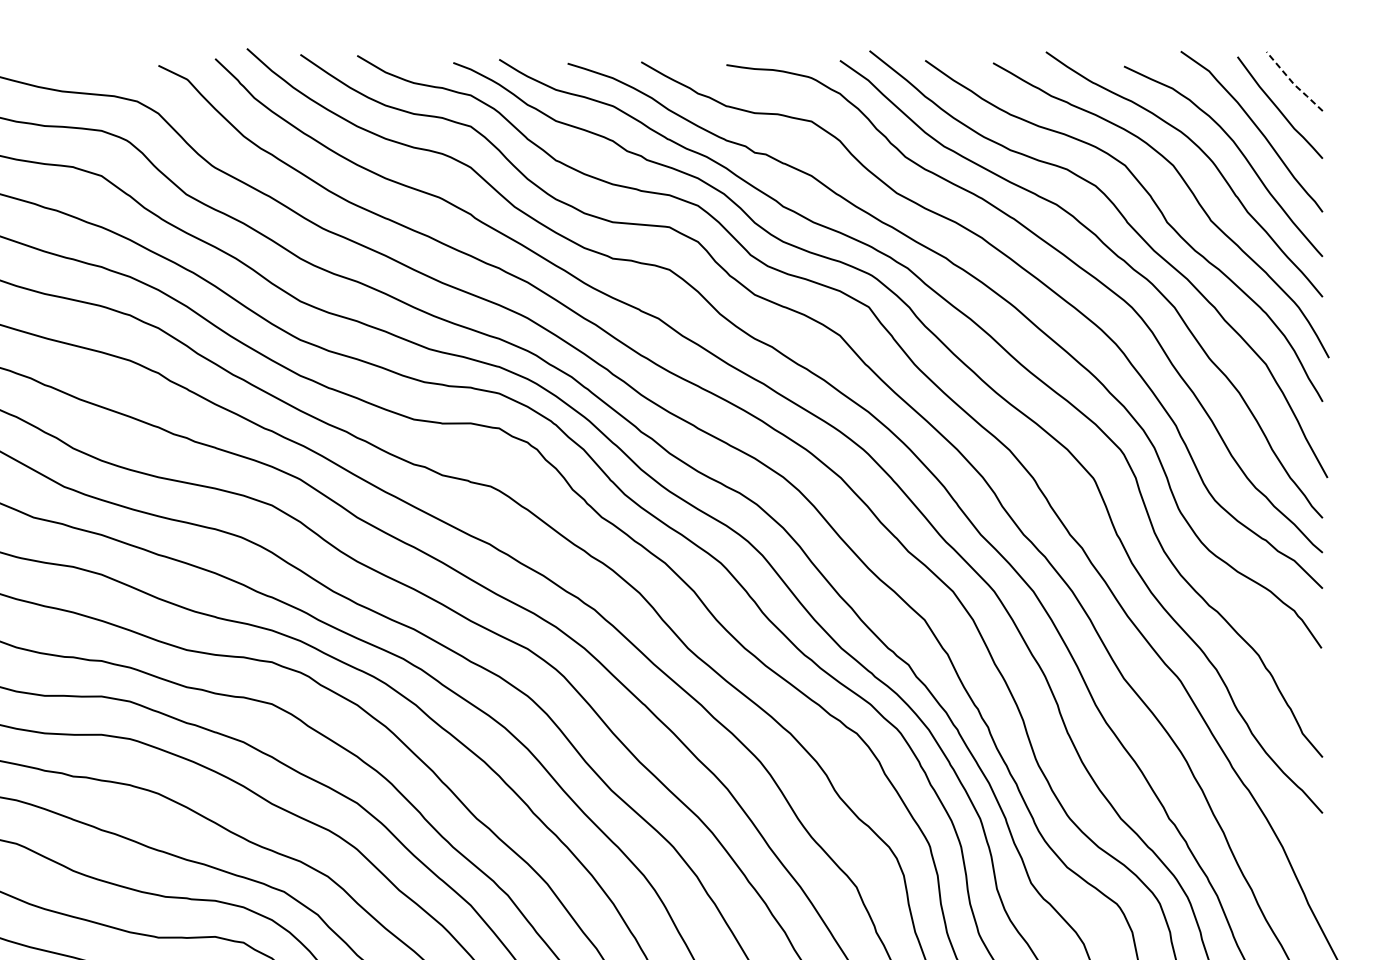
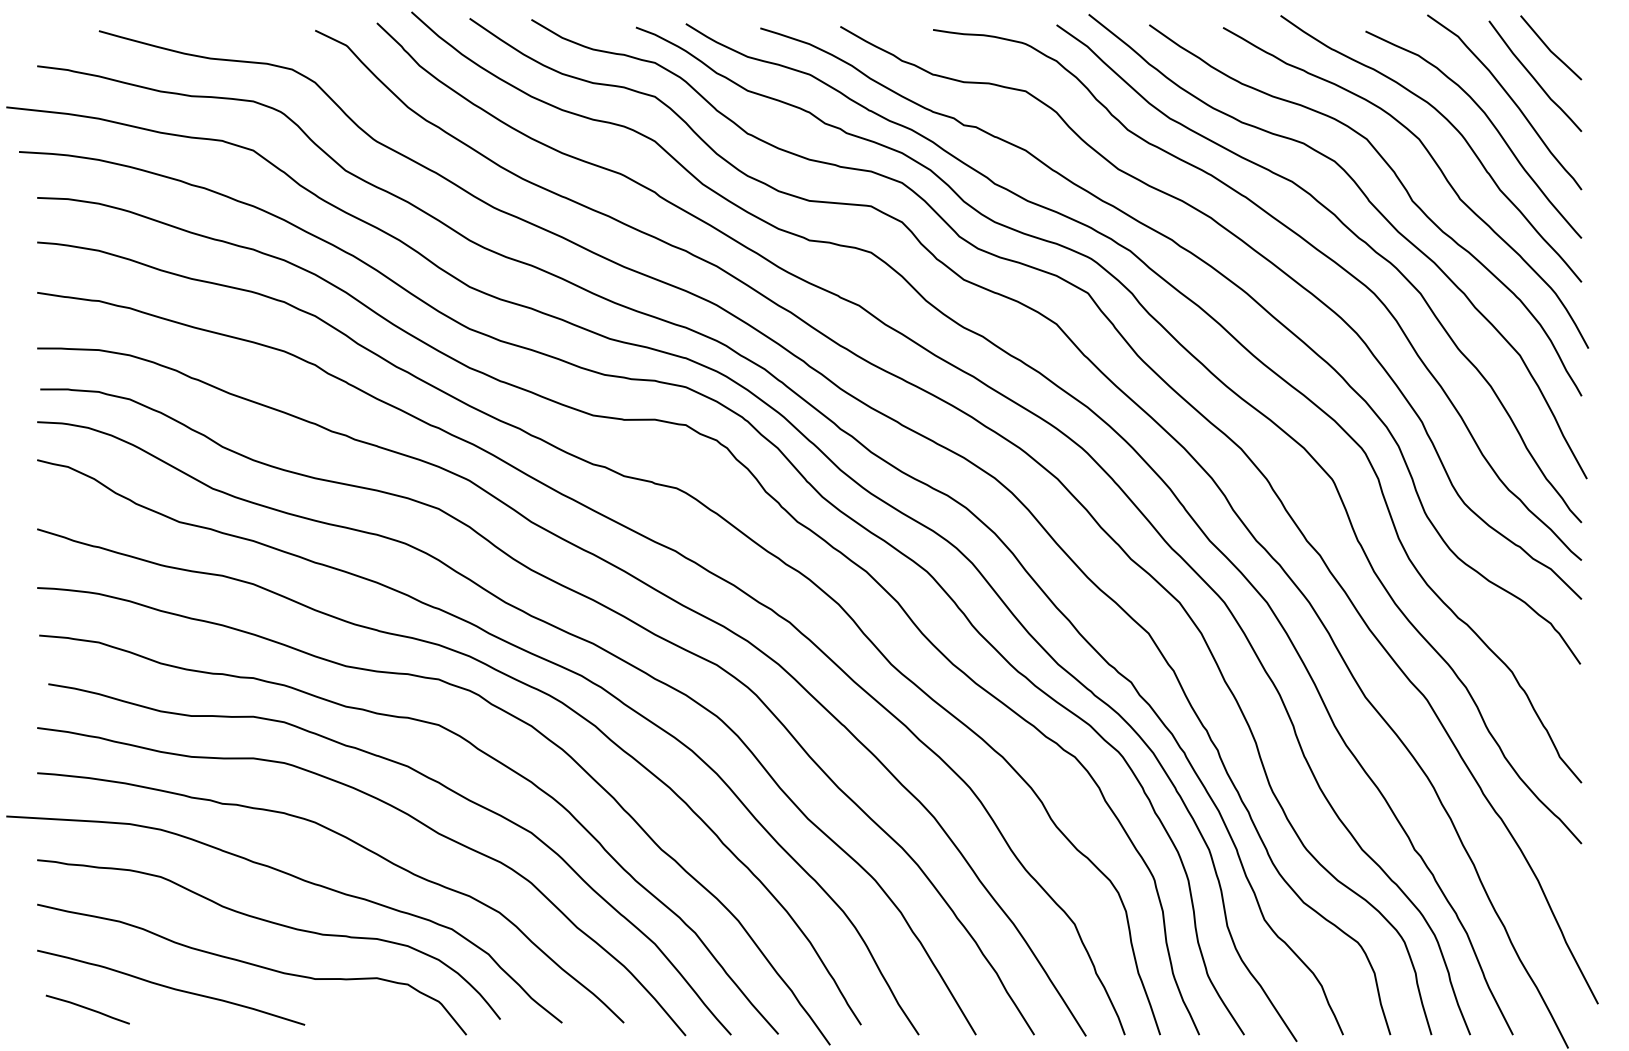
line: (1294, 84) -> (1550, 50), dashed -> solid

